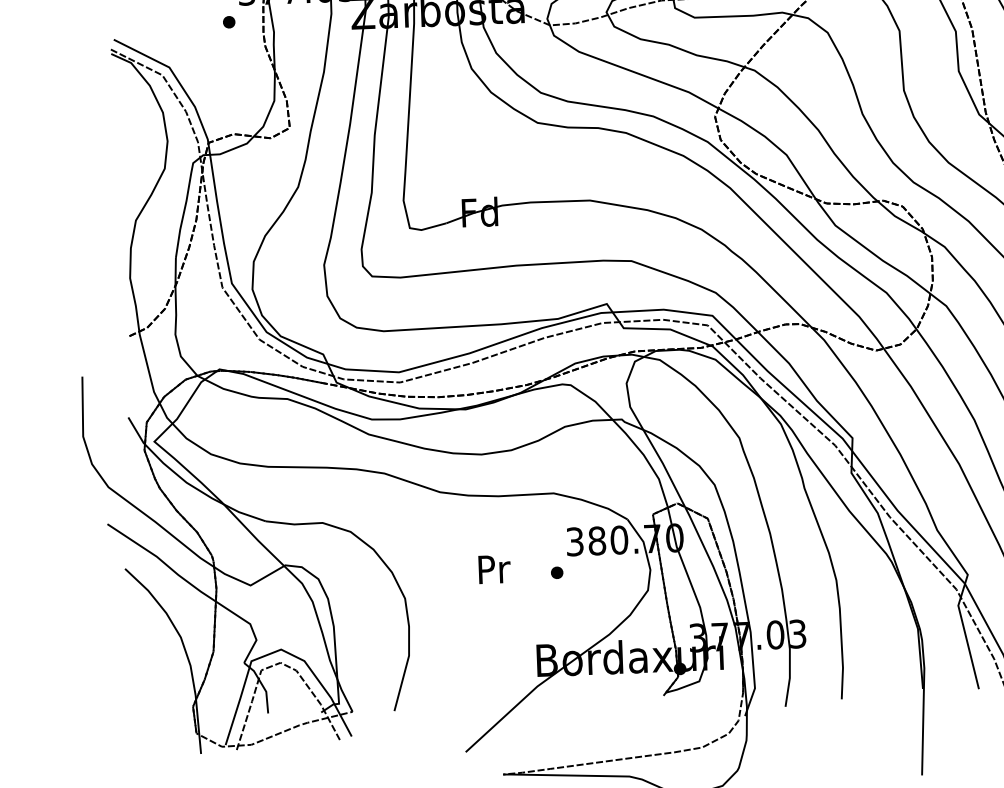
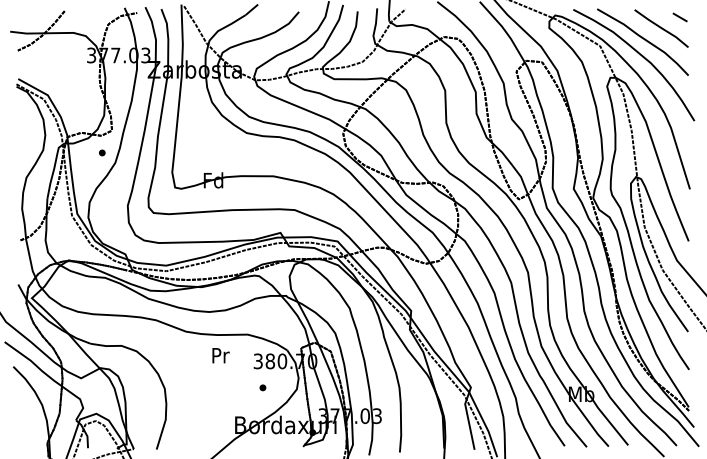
part: (229, 21) -> (102, 152), moved
text: (493, 569) -> (220, 355), moved
part: (556, 572) -> (262, 387), moved

